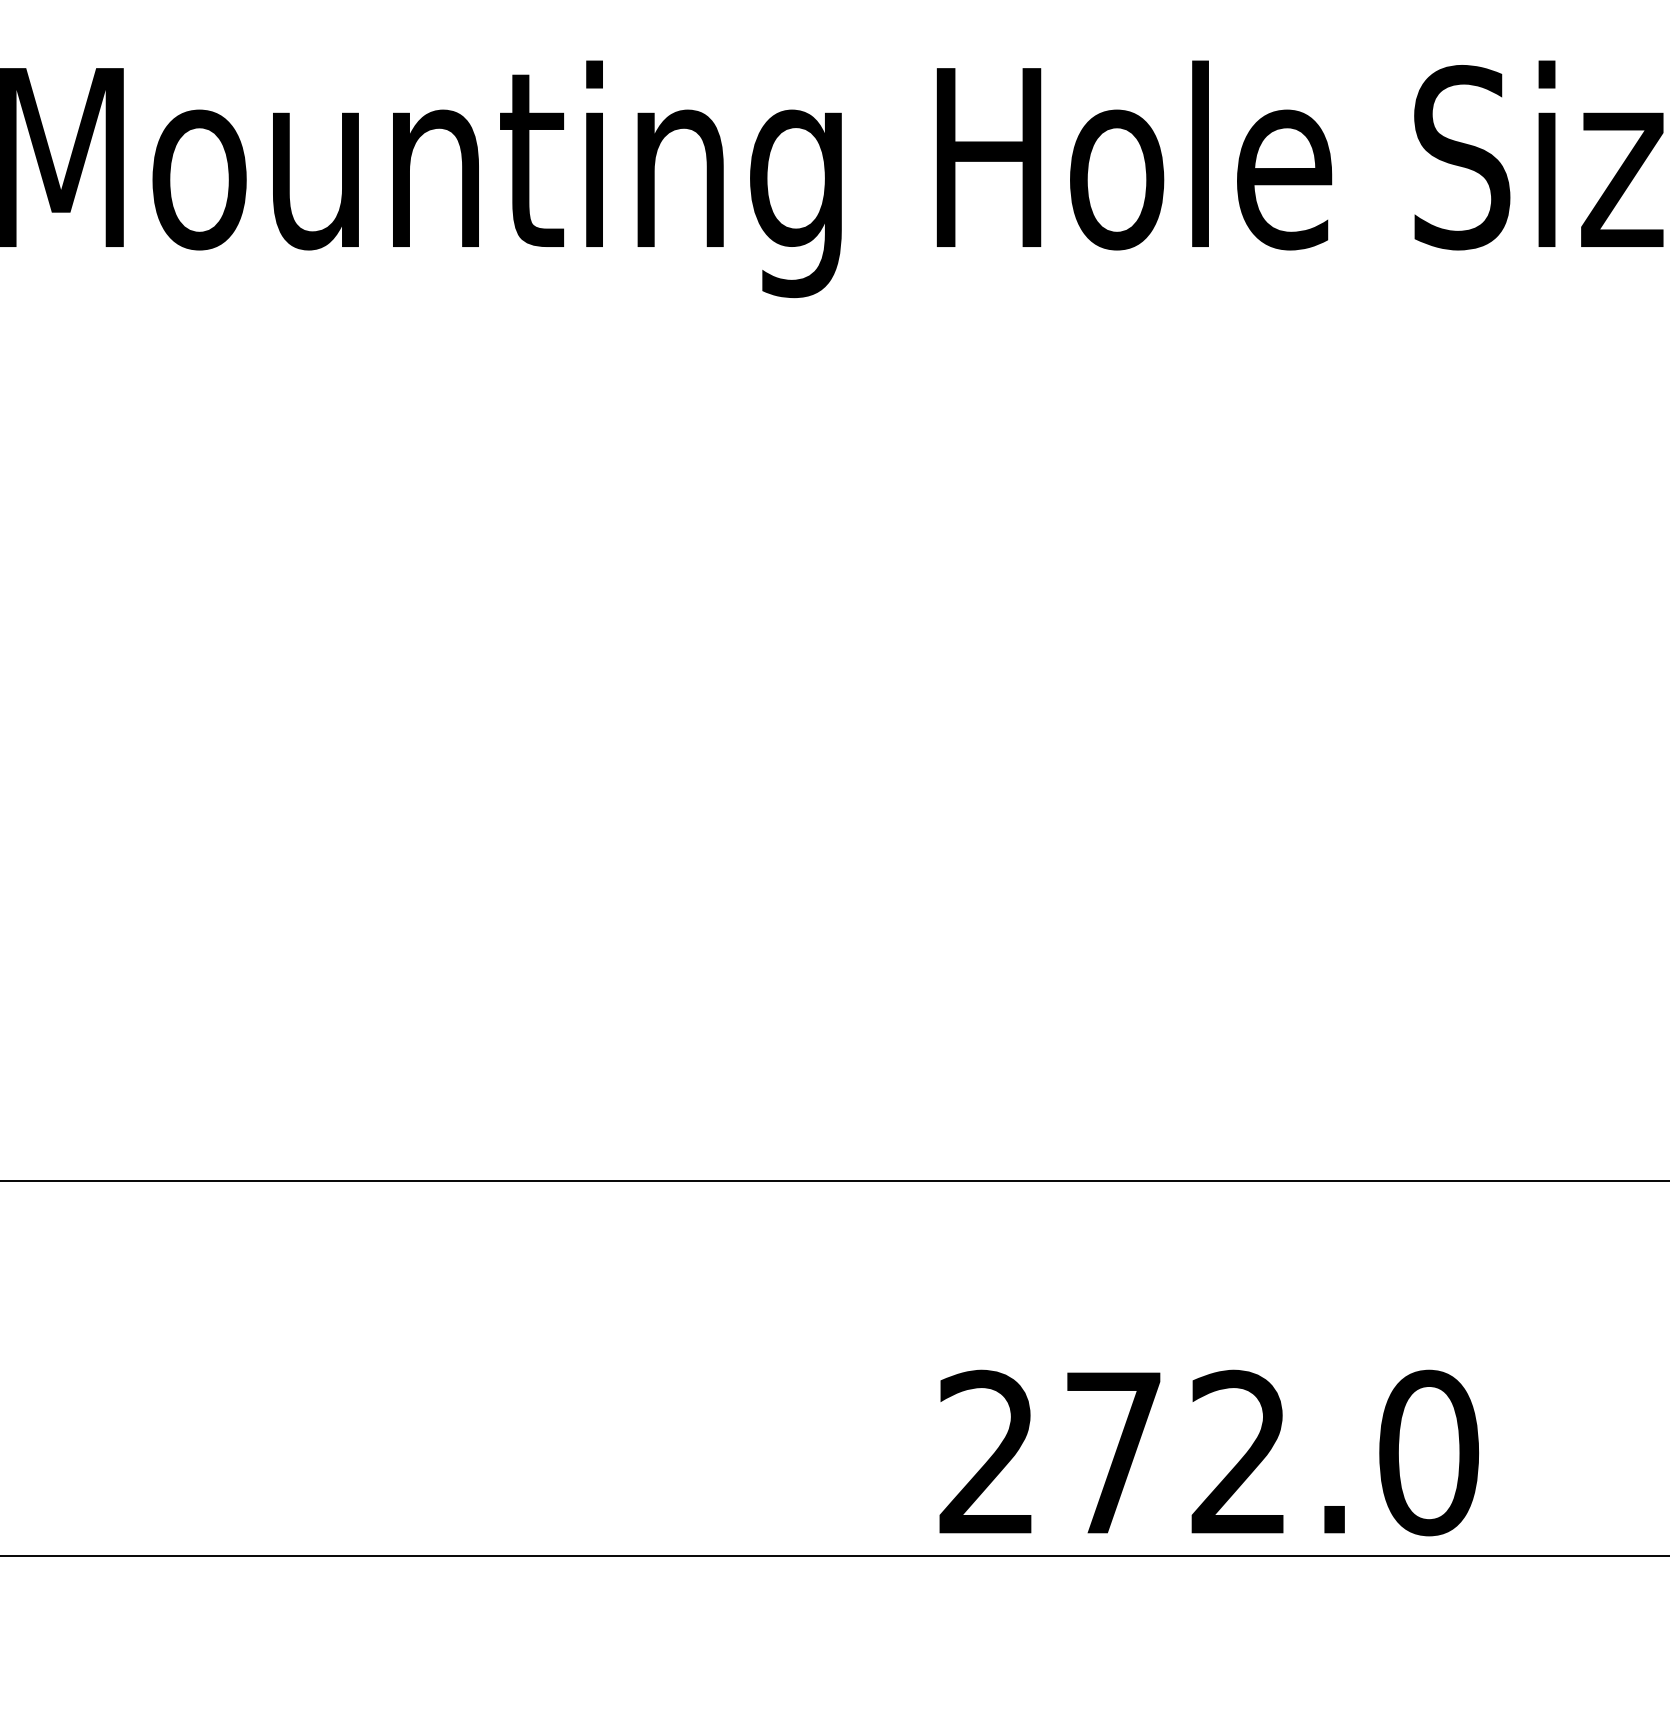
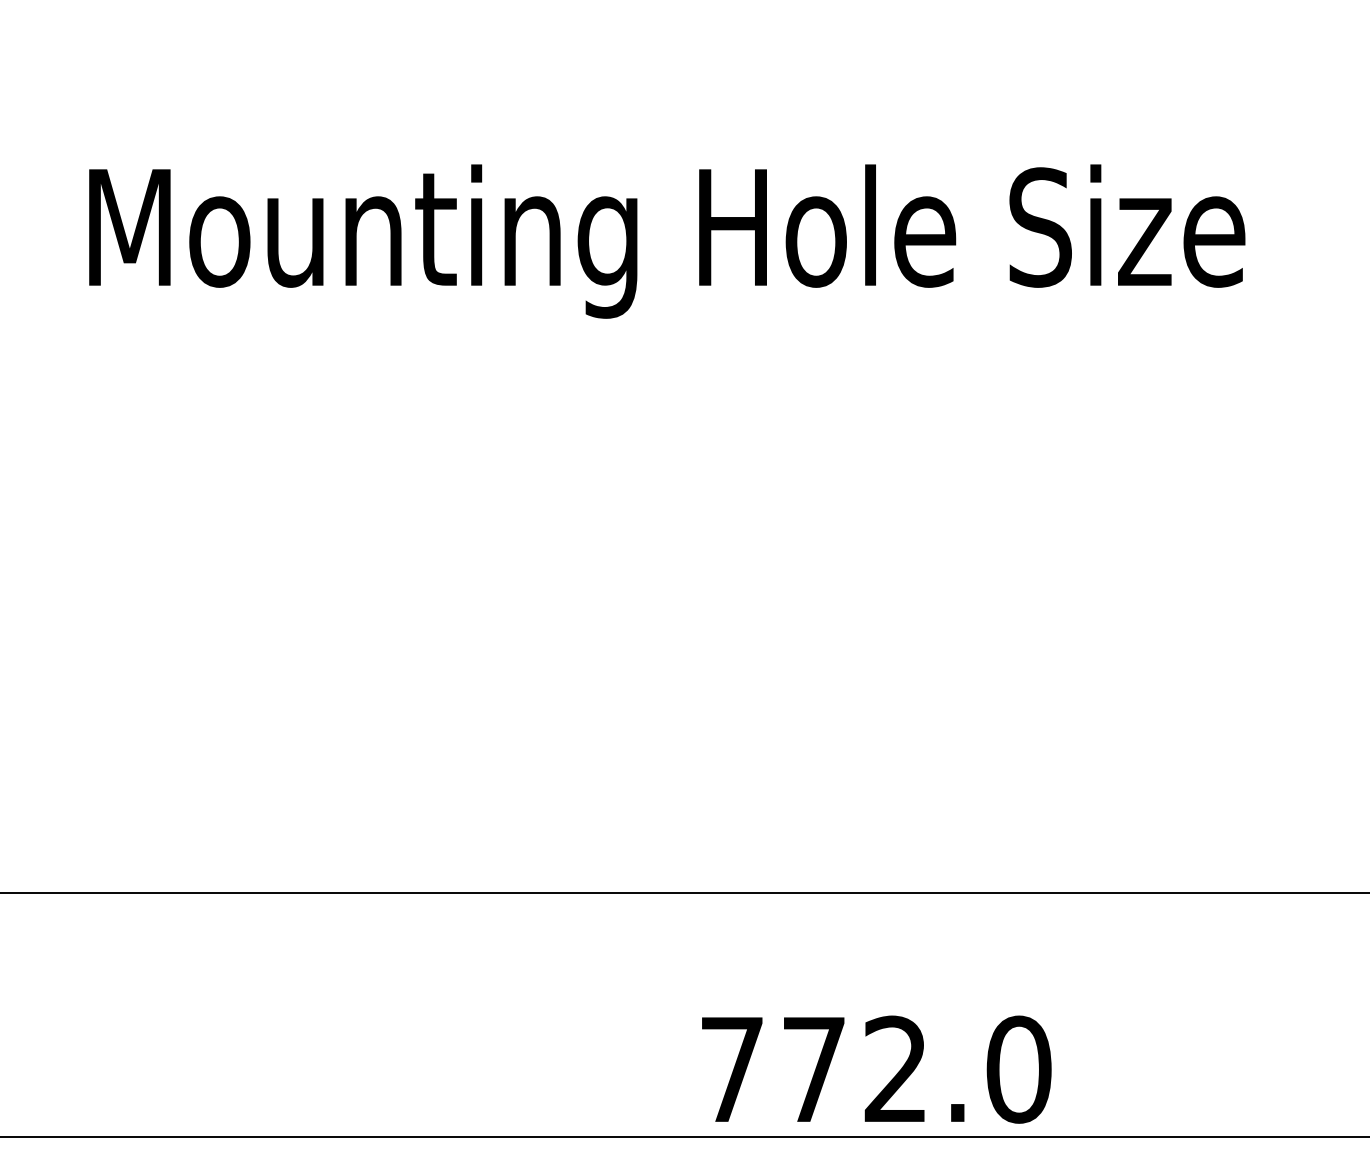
text: (986, 1451) -> (731, 1068), 272.0 -> 772.0

